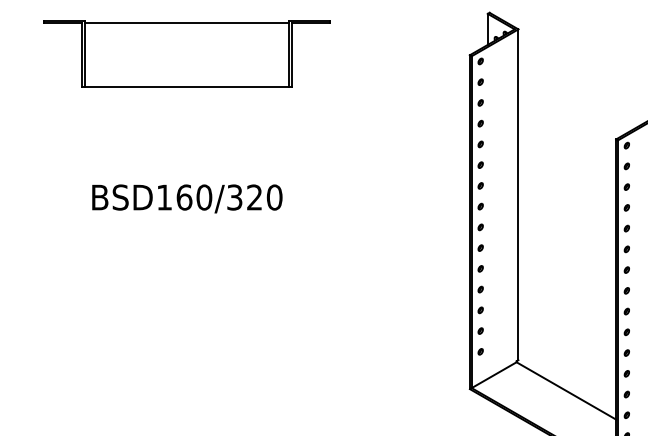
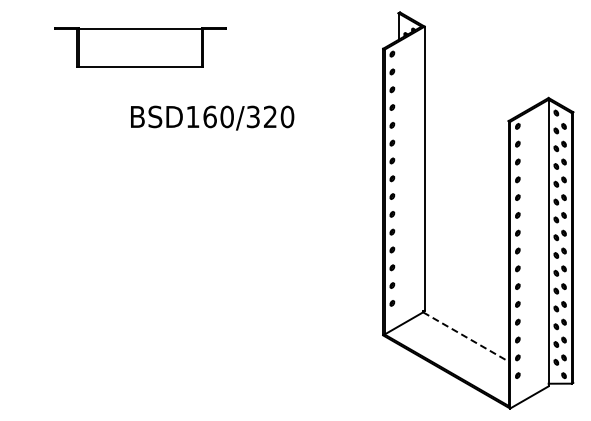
part: (187, 53) -> (140, 47), size x0.7
text: (187, 198) -> (212, 117), moved
line: (567, 391) -> (466, 337), solid -> dashed

